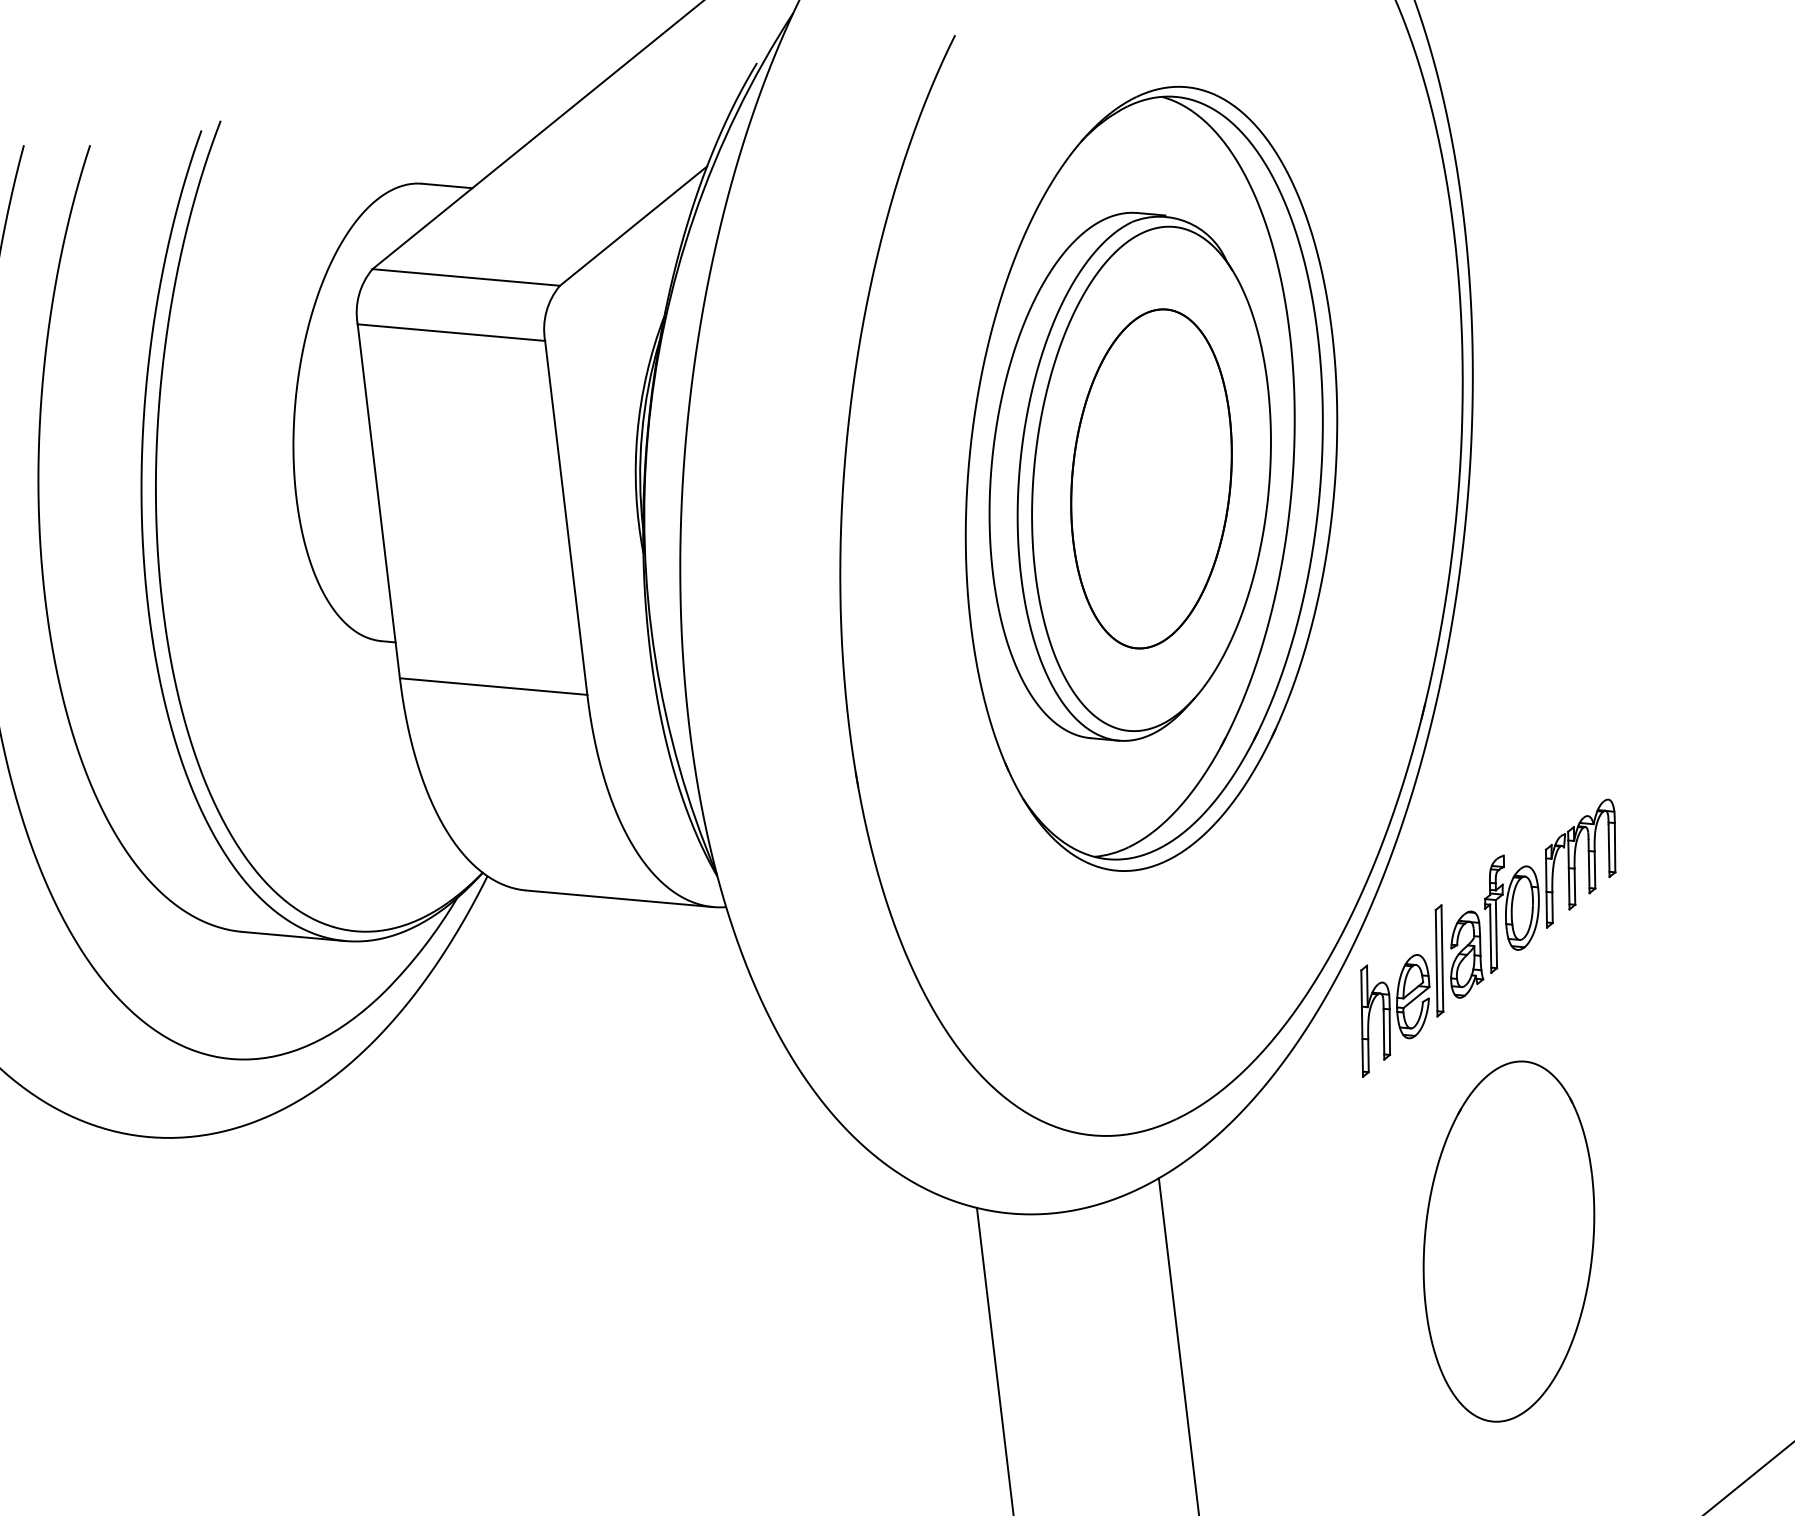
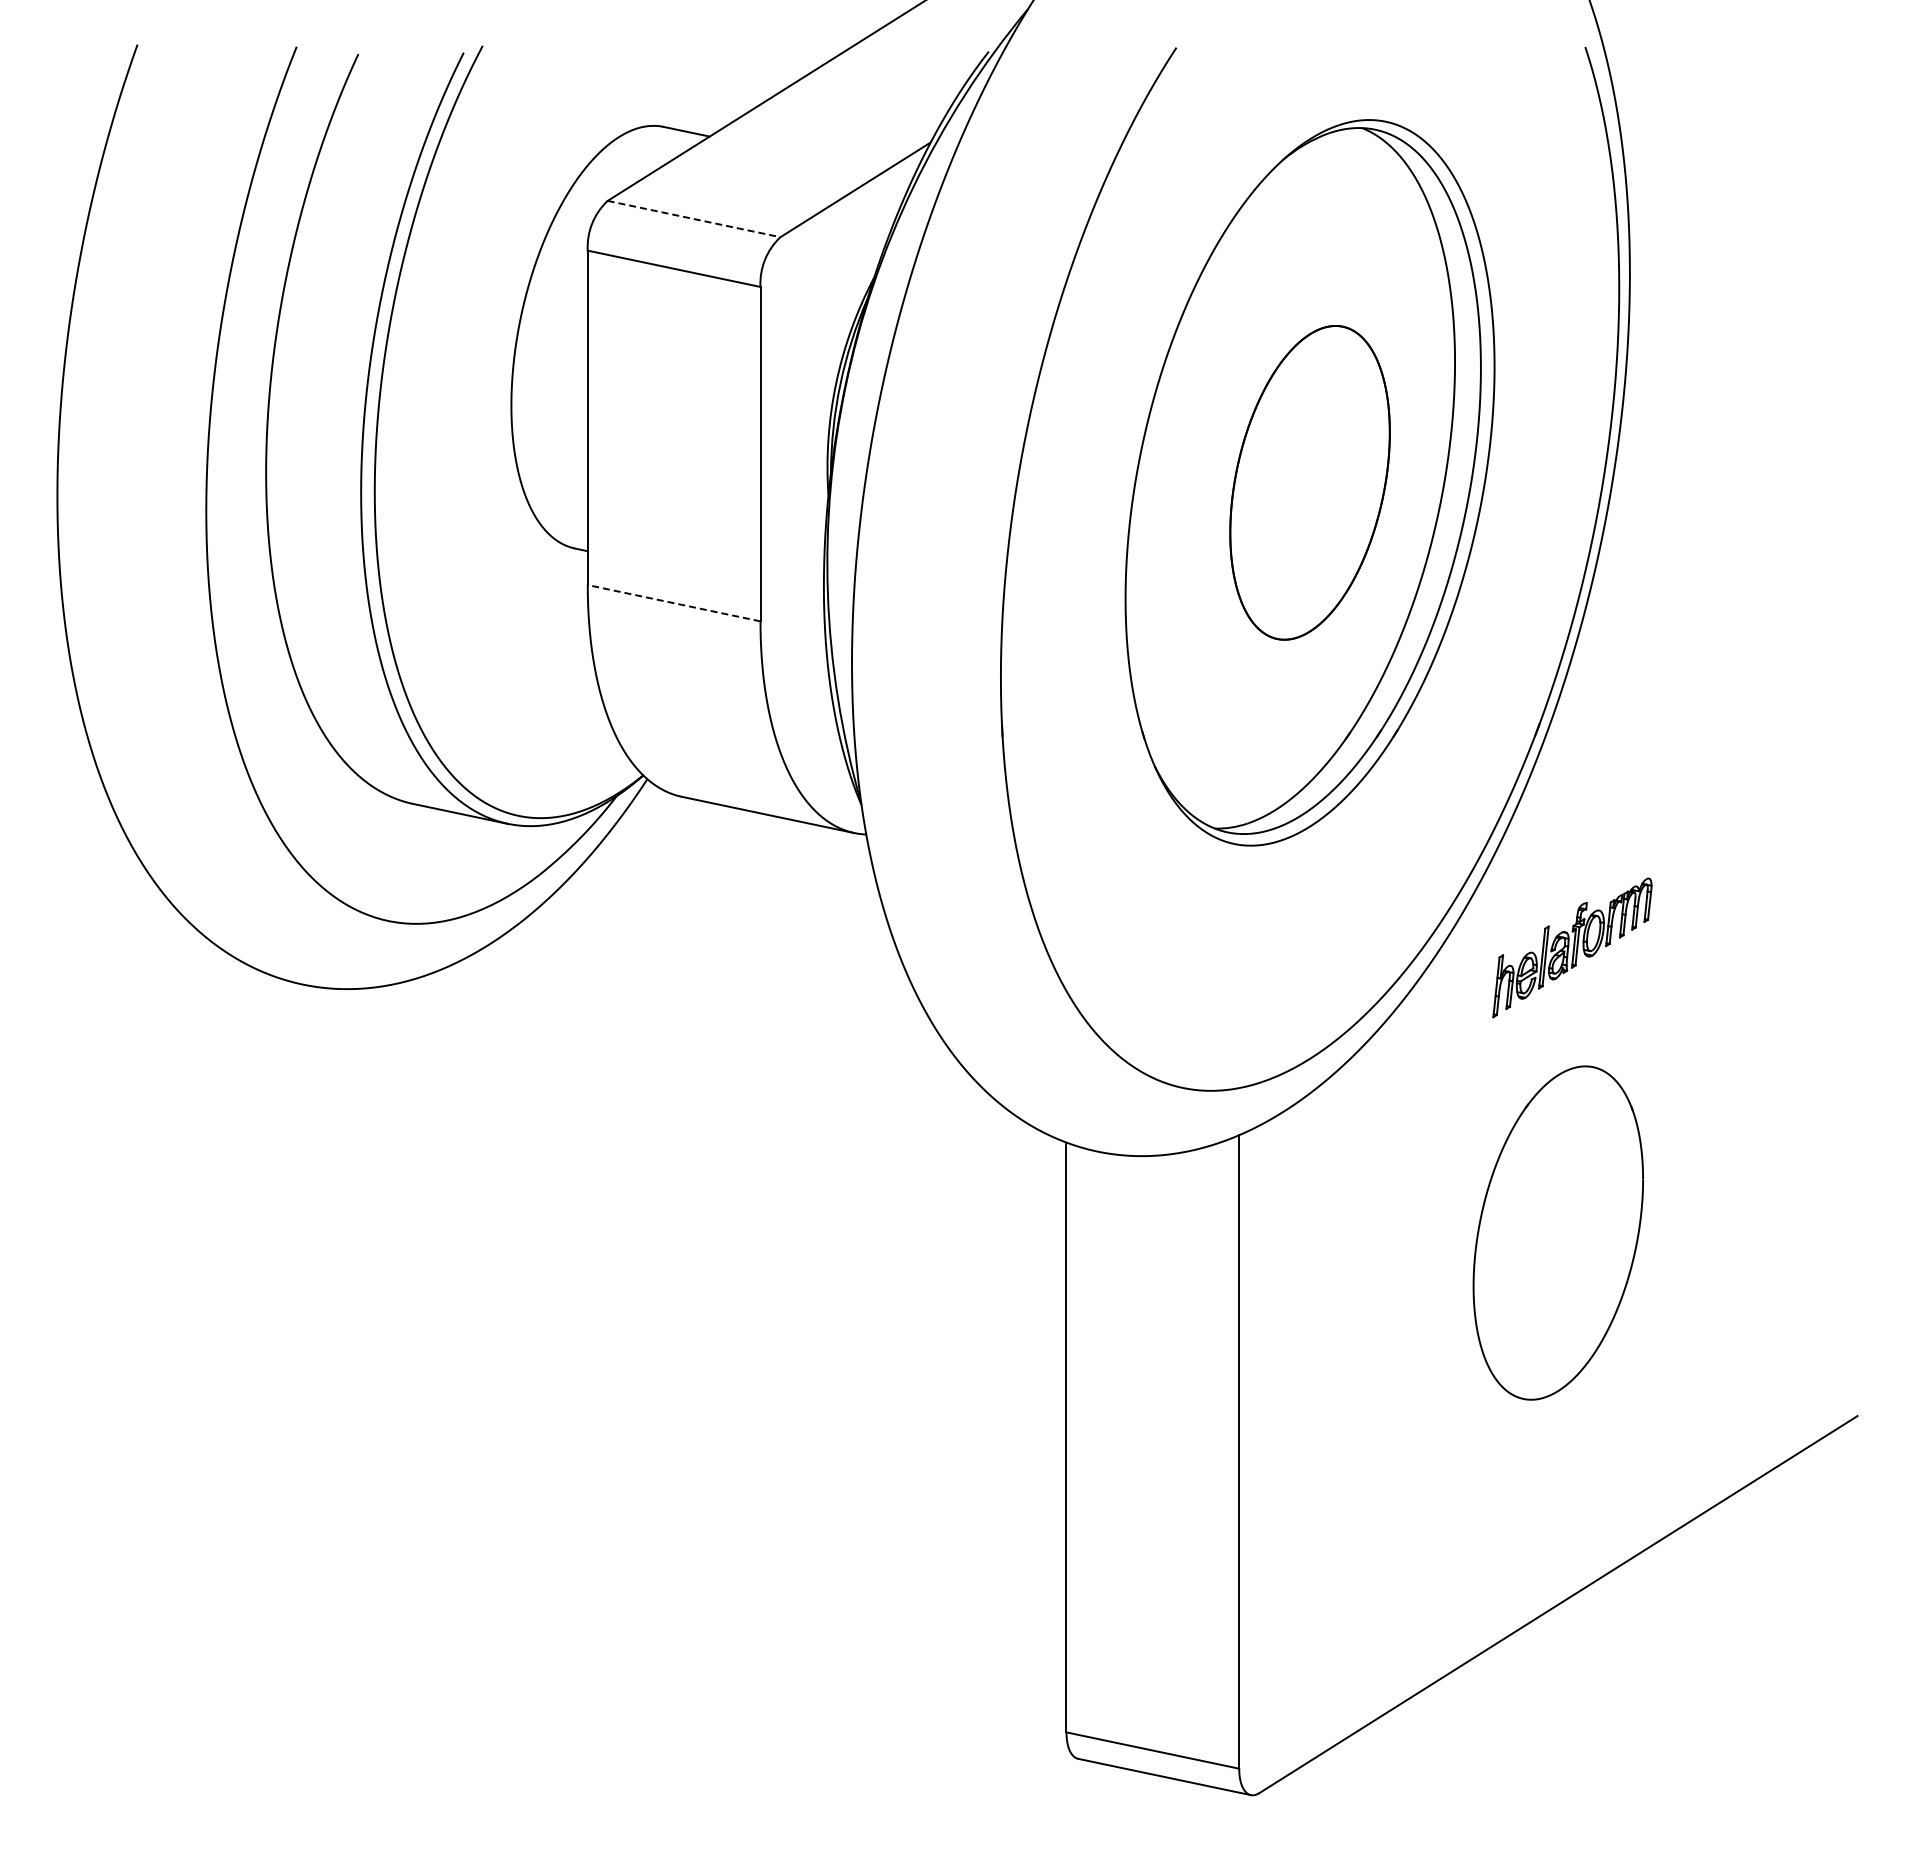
line: (466, 277) -> (694, 219), solid -> dashed
part: (1130, 476) -> (1290, 478), removed
line: (492, 686) -> (673, 603), solid -> dashed
part: (1487, 937) -> (1572, 947), size x0.6

